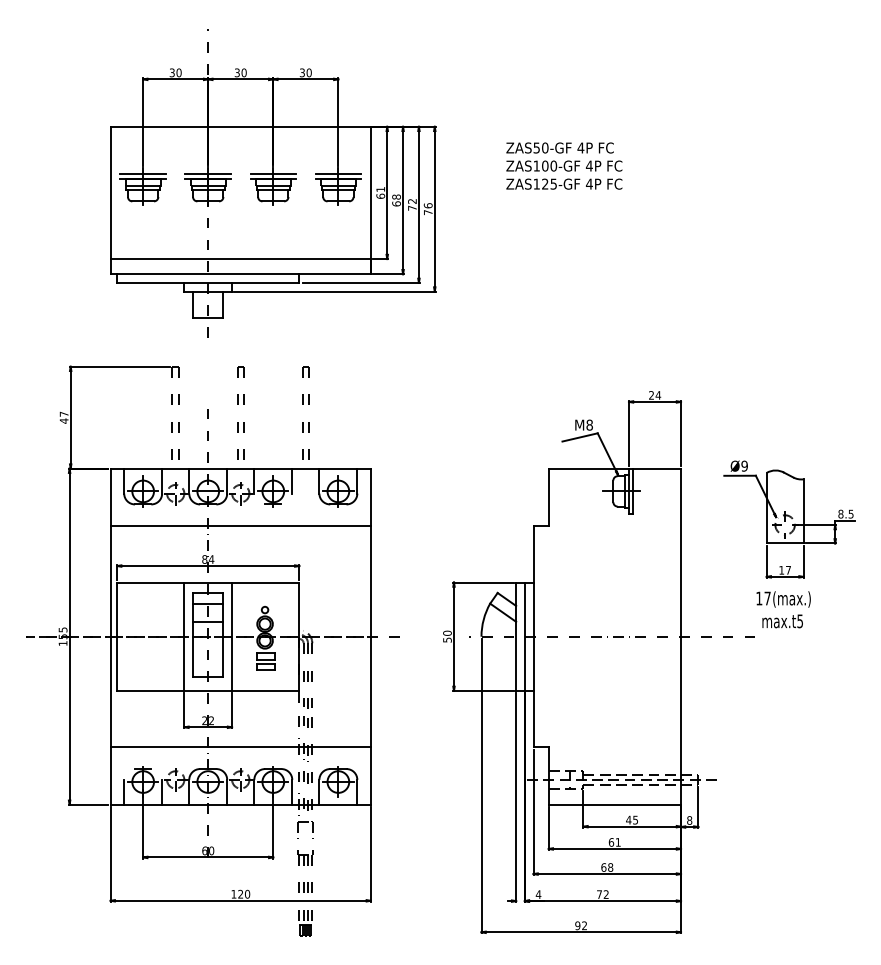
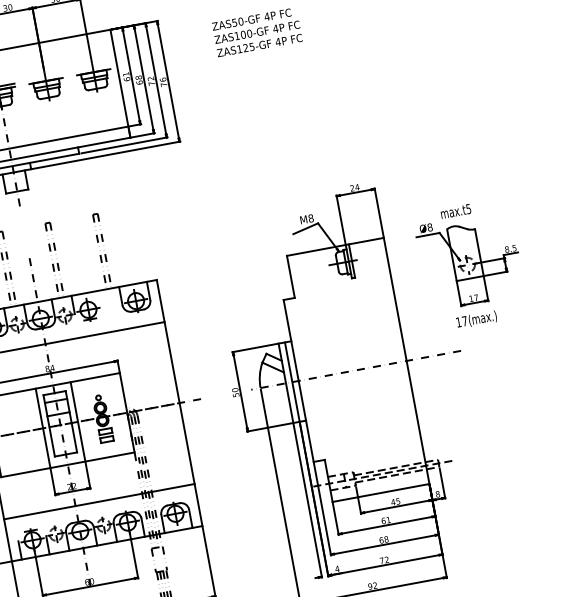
line: (273, 174) -> (45, 77), removed
line: (338, 174) -> (93, 69), removed
text: (744, 466) -> (430, 227), Ø9 -> Ø8
line: (292, 480) -> (101, 299), removed
text: (782, 621) -> (455, 211), moved

